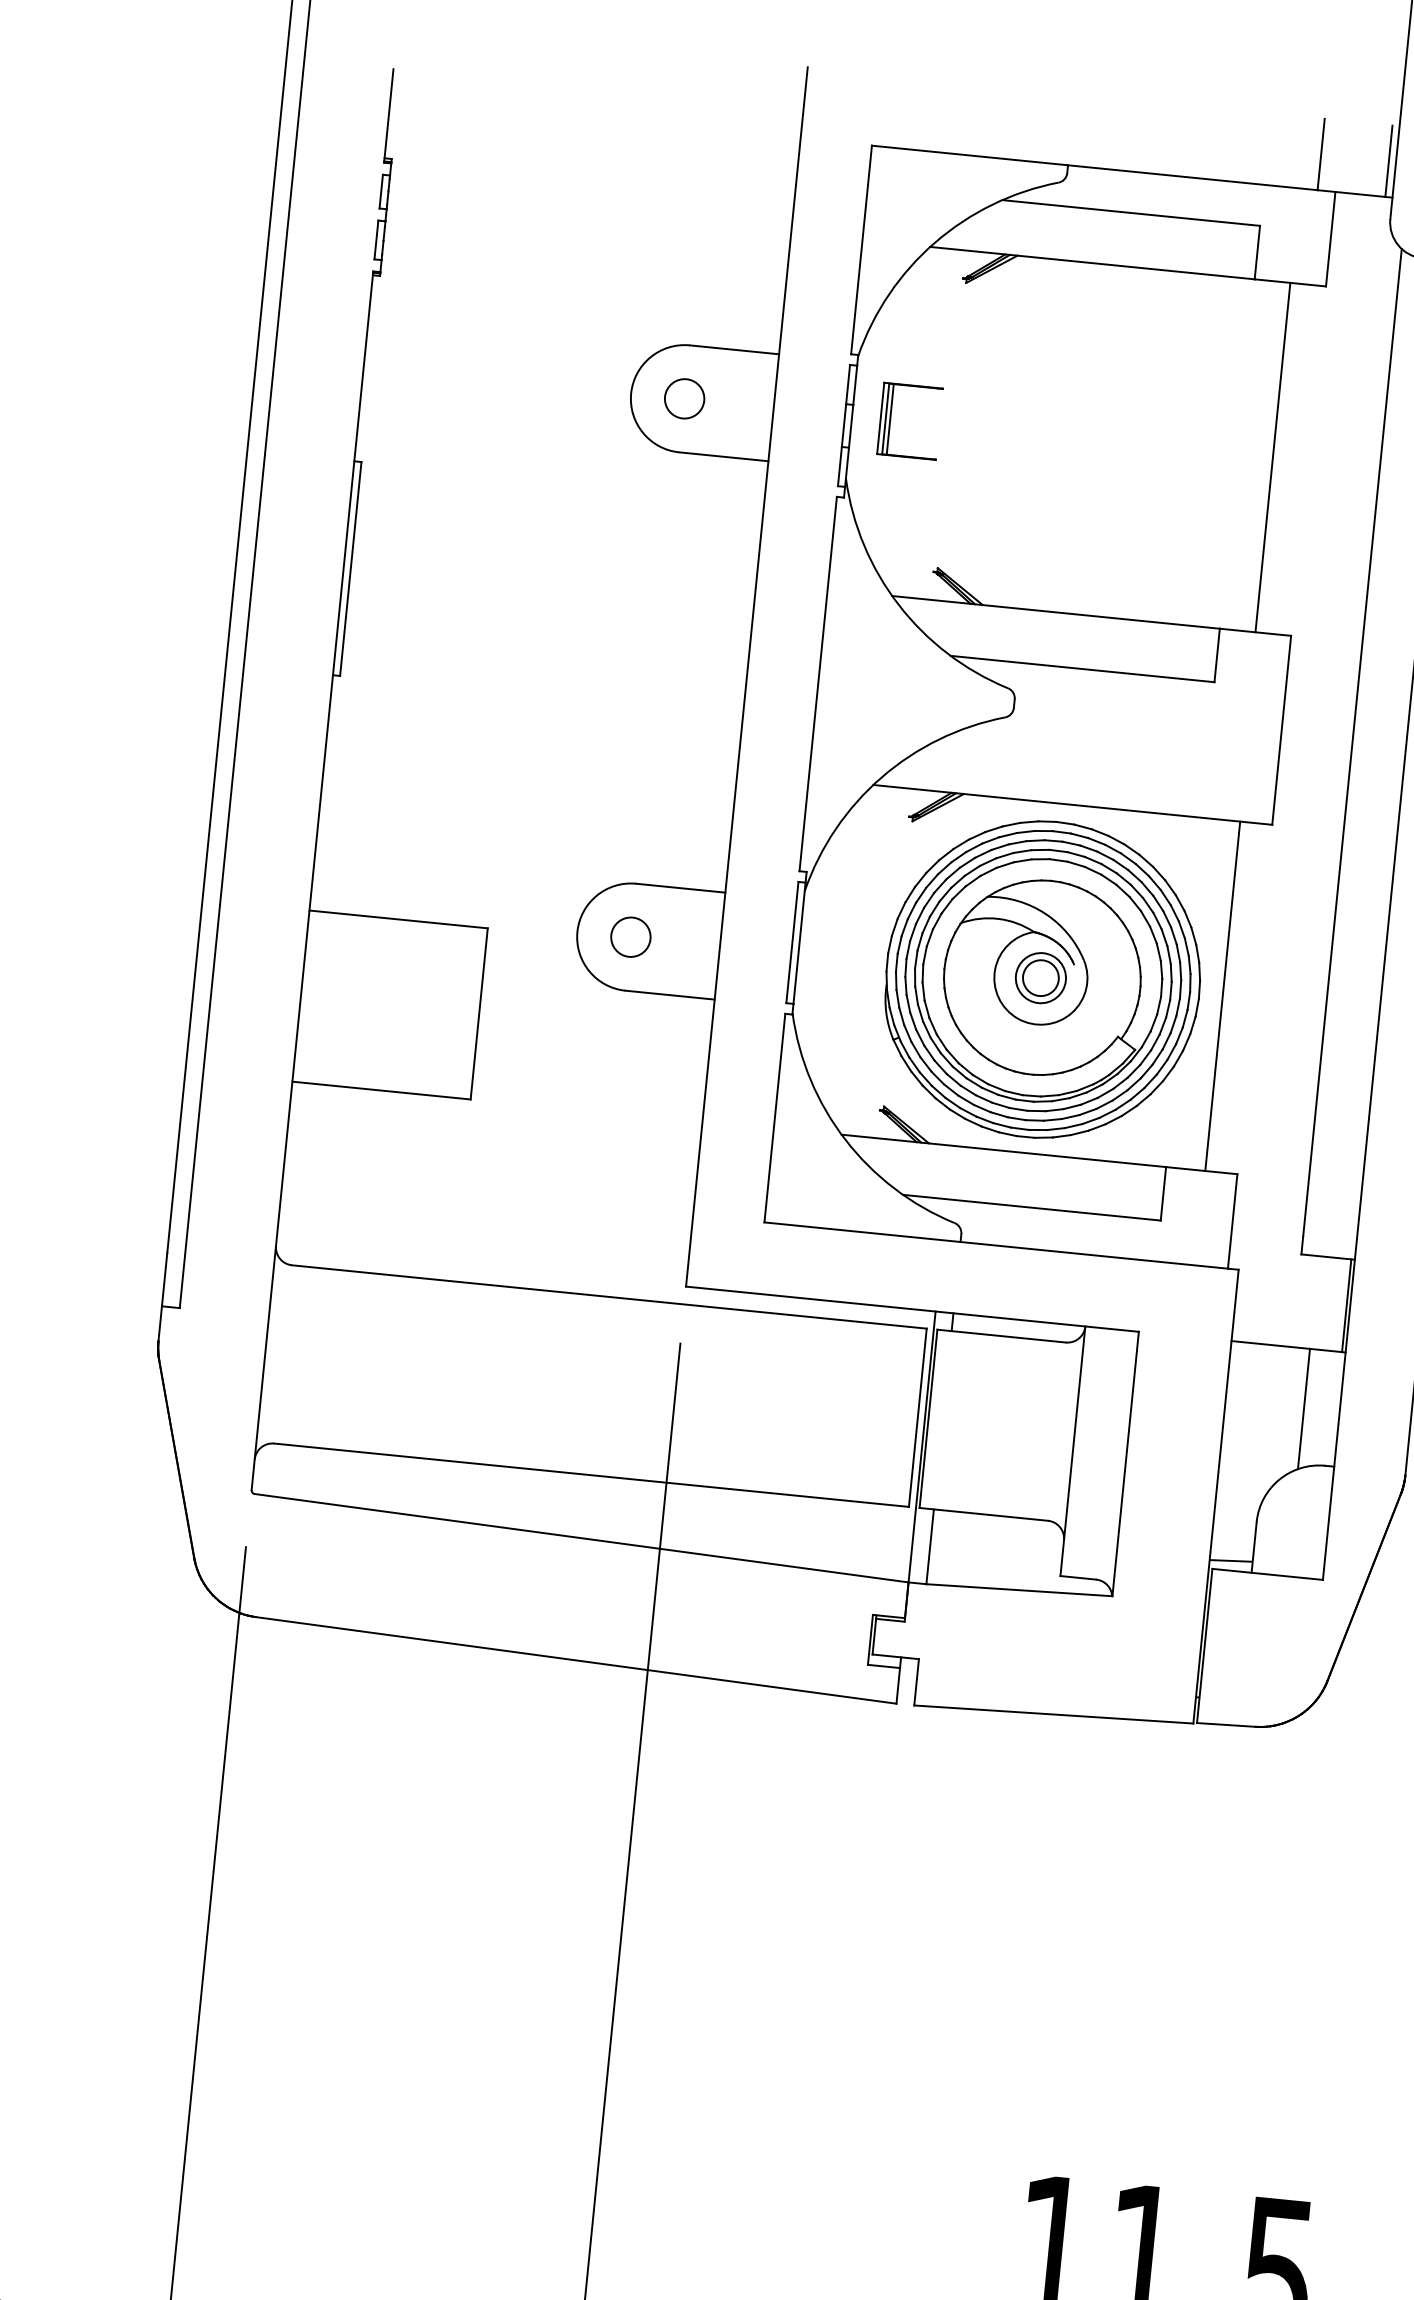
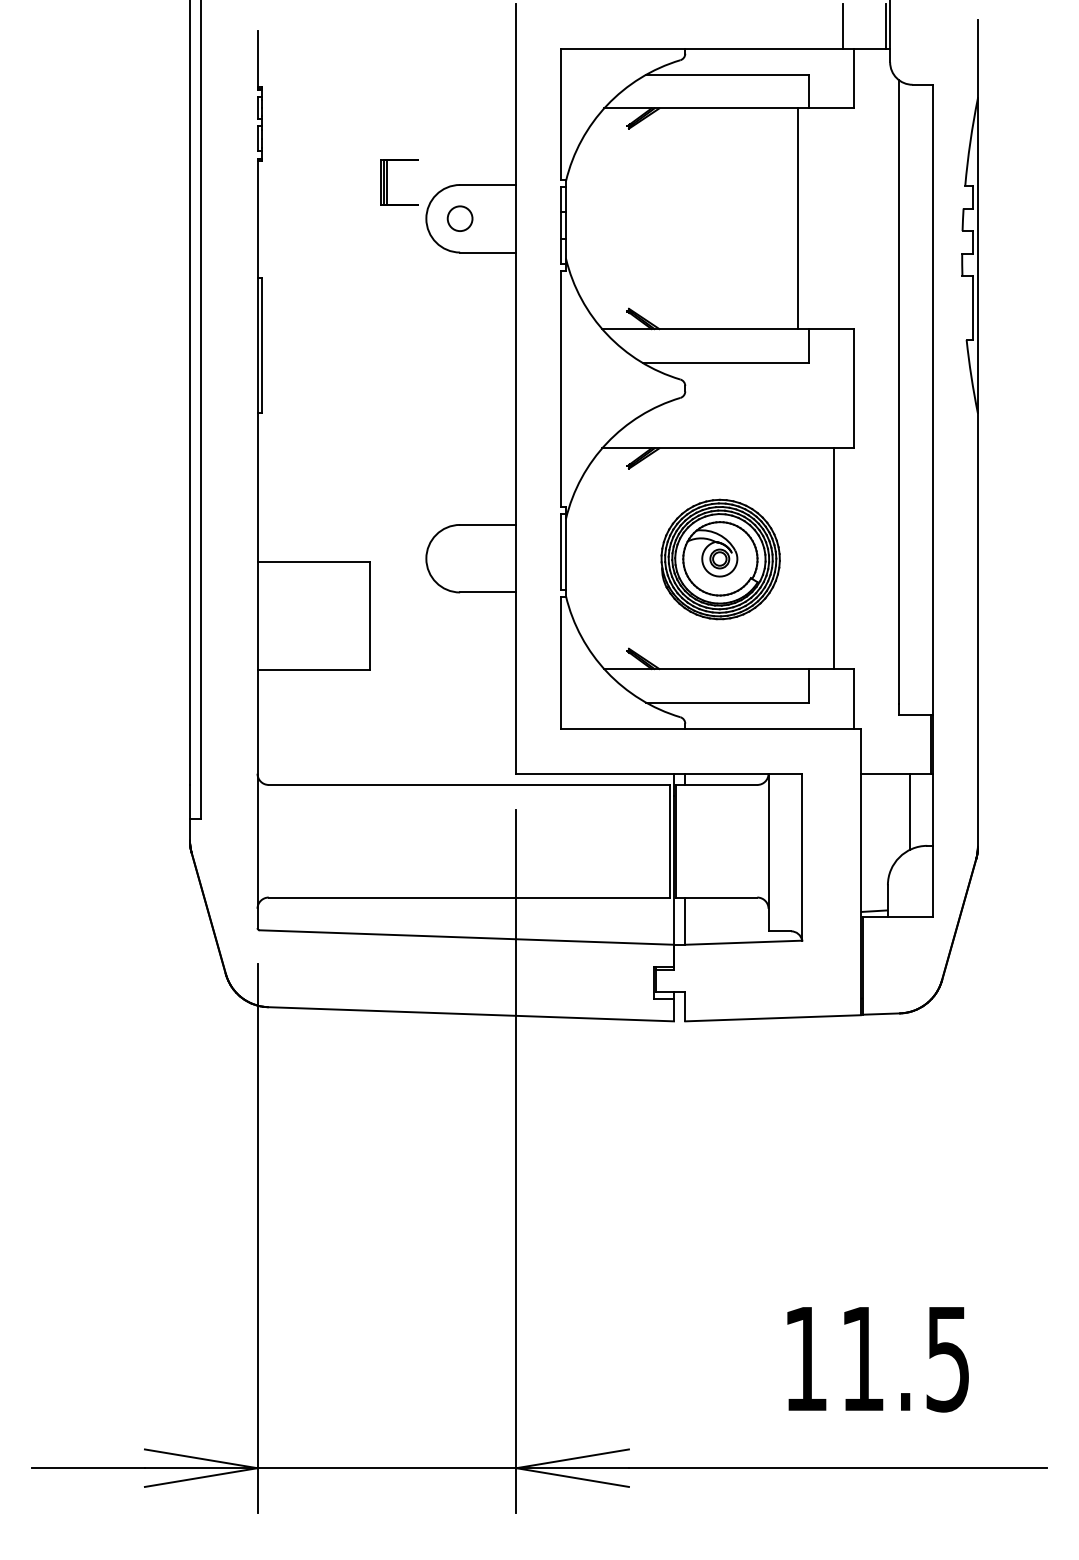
part: (891, 419) -> (387, 182), moved
line: (1272, 457) -> (797, 218), moved
circle: (629, 936) -> (459, 558), removed
part: (1043, 979) -> (720, 559), size x0.6

